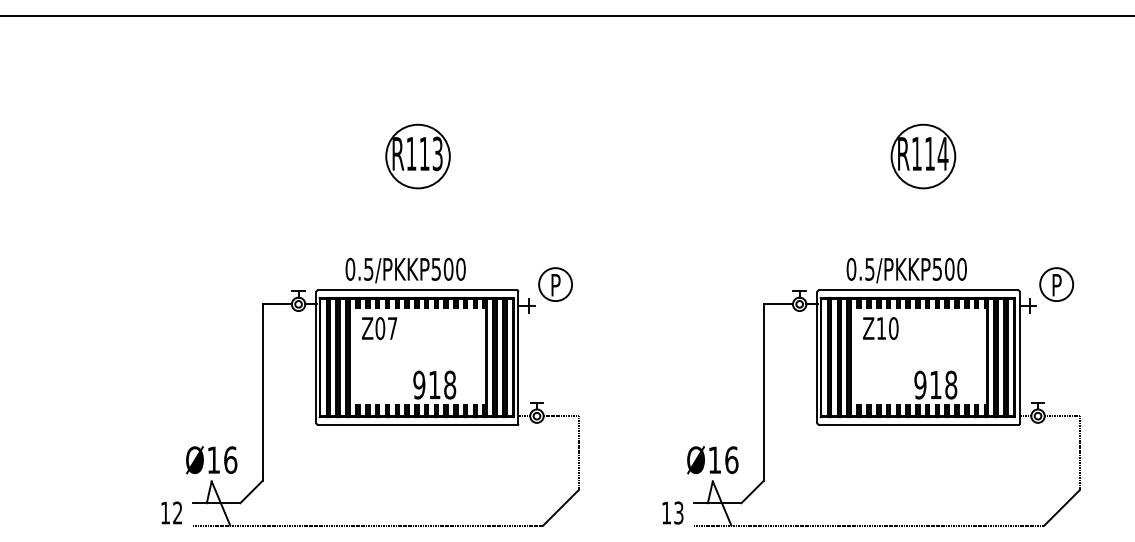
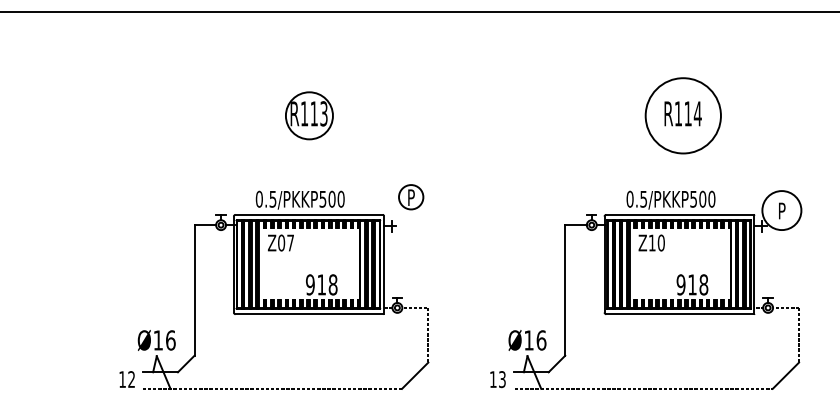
circle: (923, 156) -> (683, 115), size x1.6
part: (555, 284) -> (411, 197), moved
circle: (1056, 284) -> (781, 210), size x1.6

